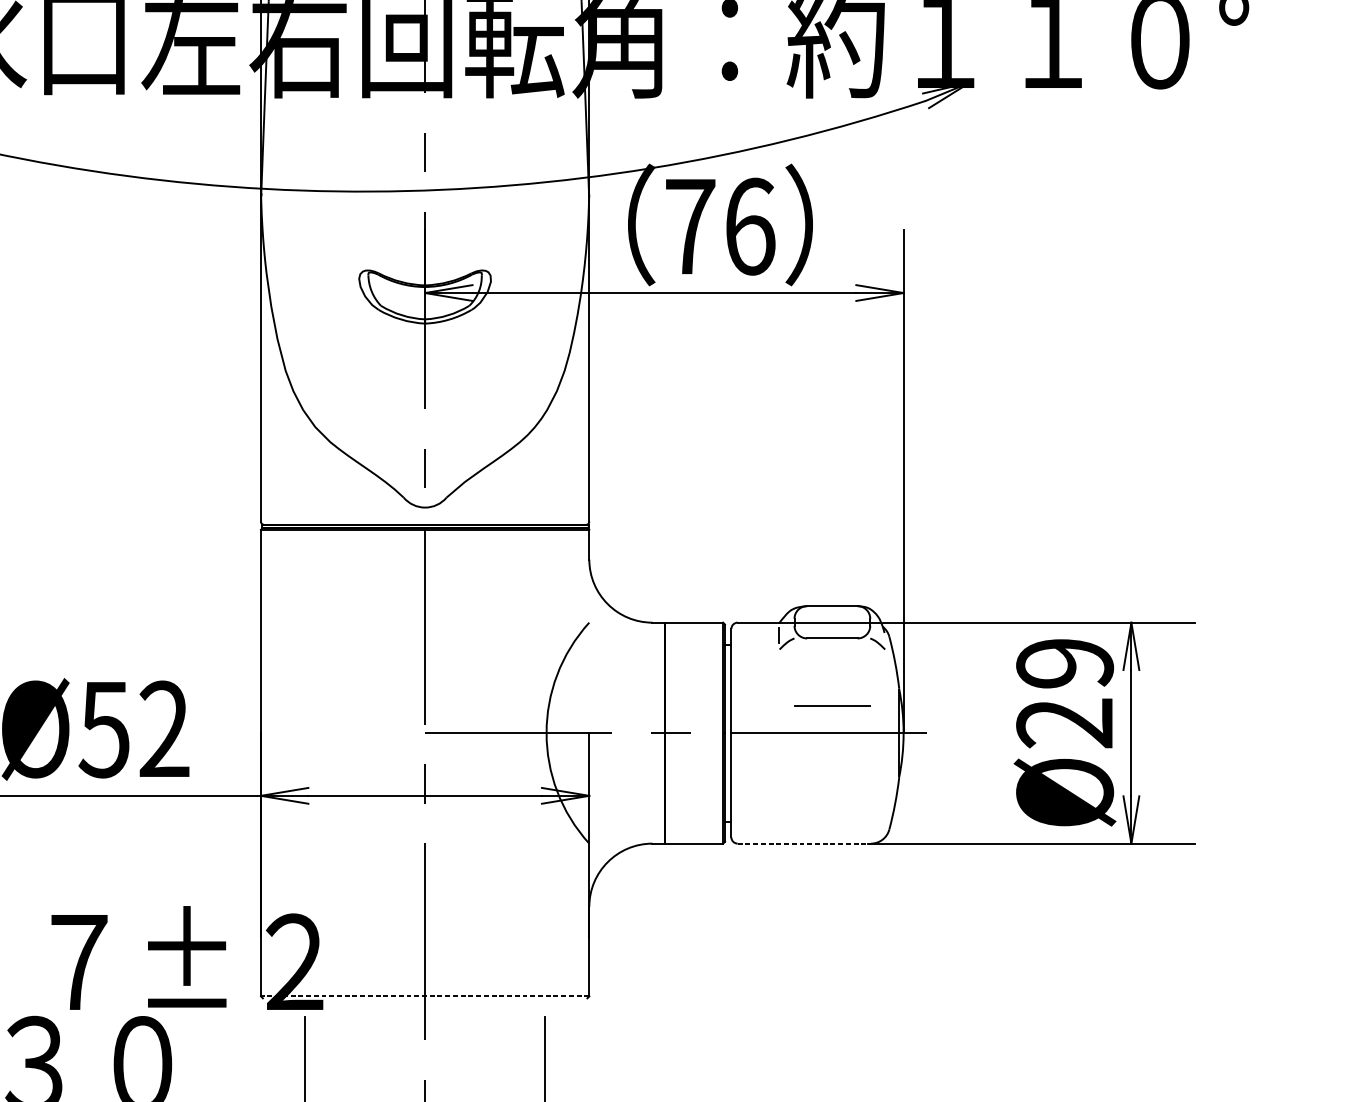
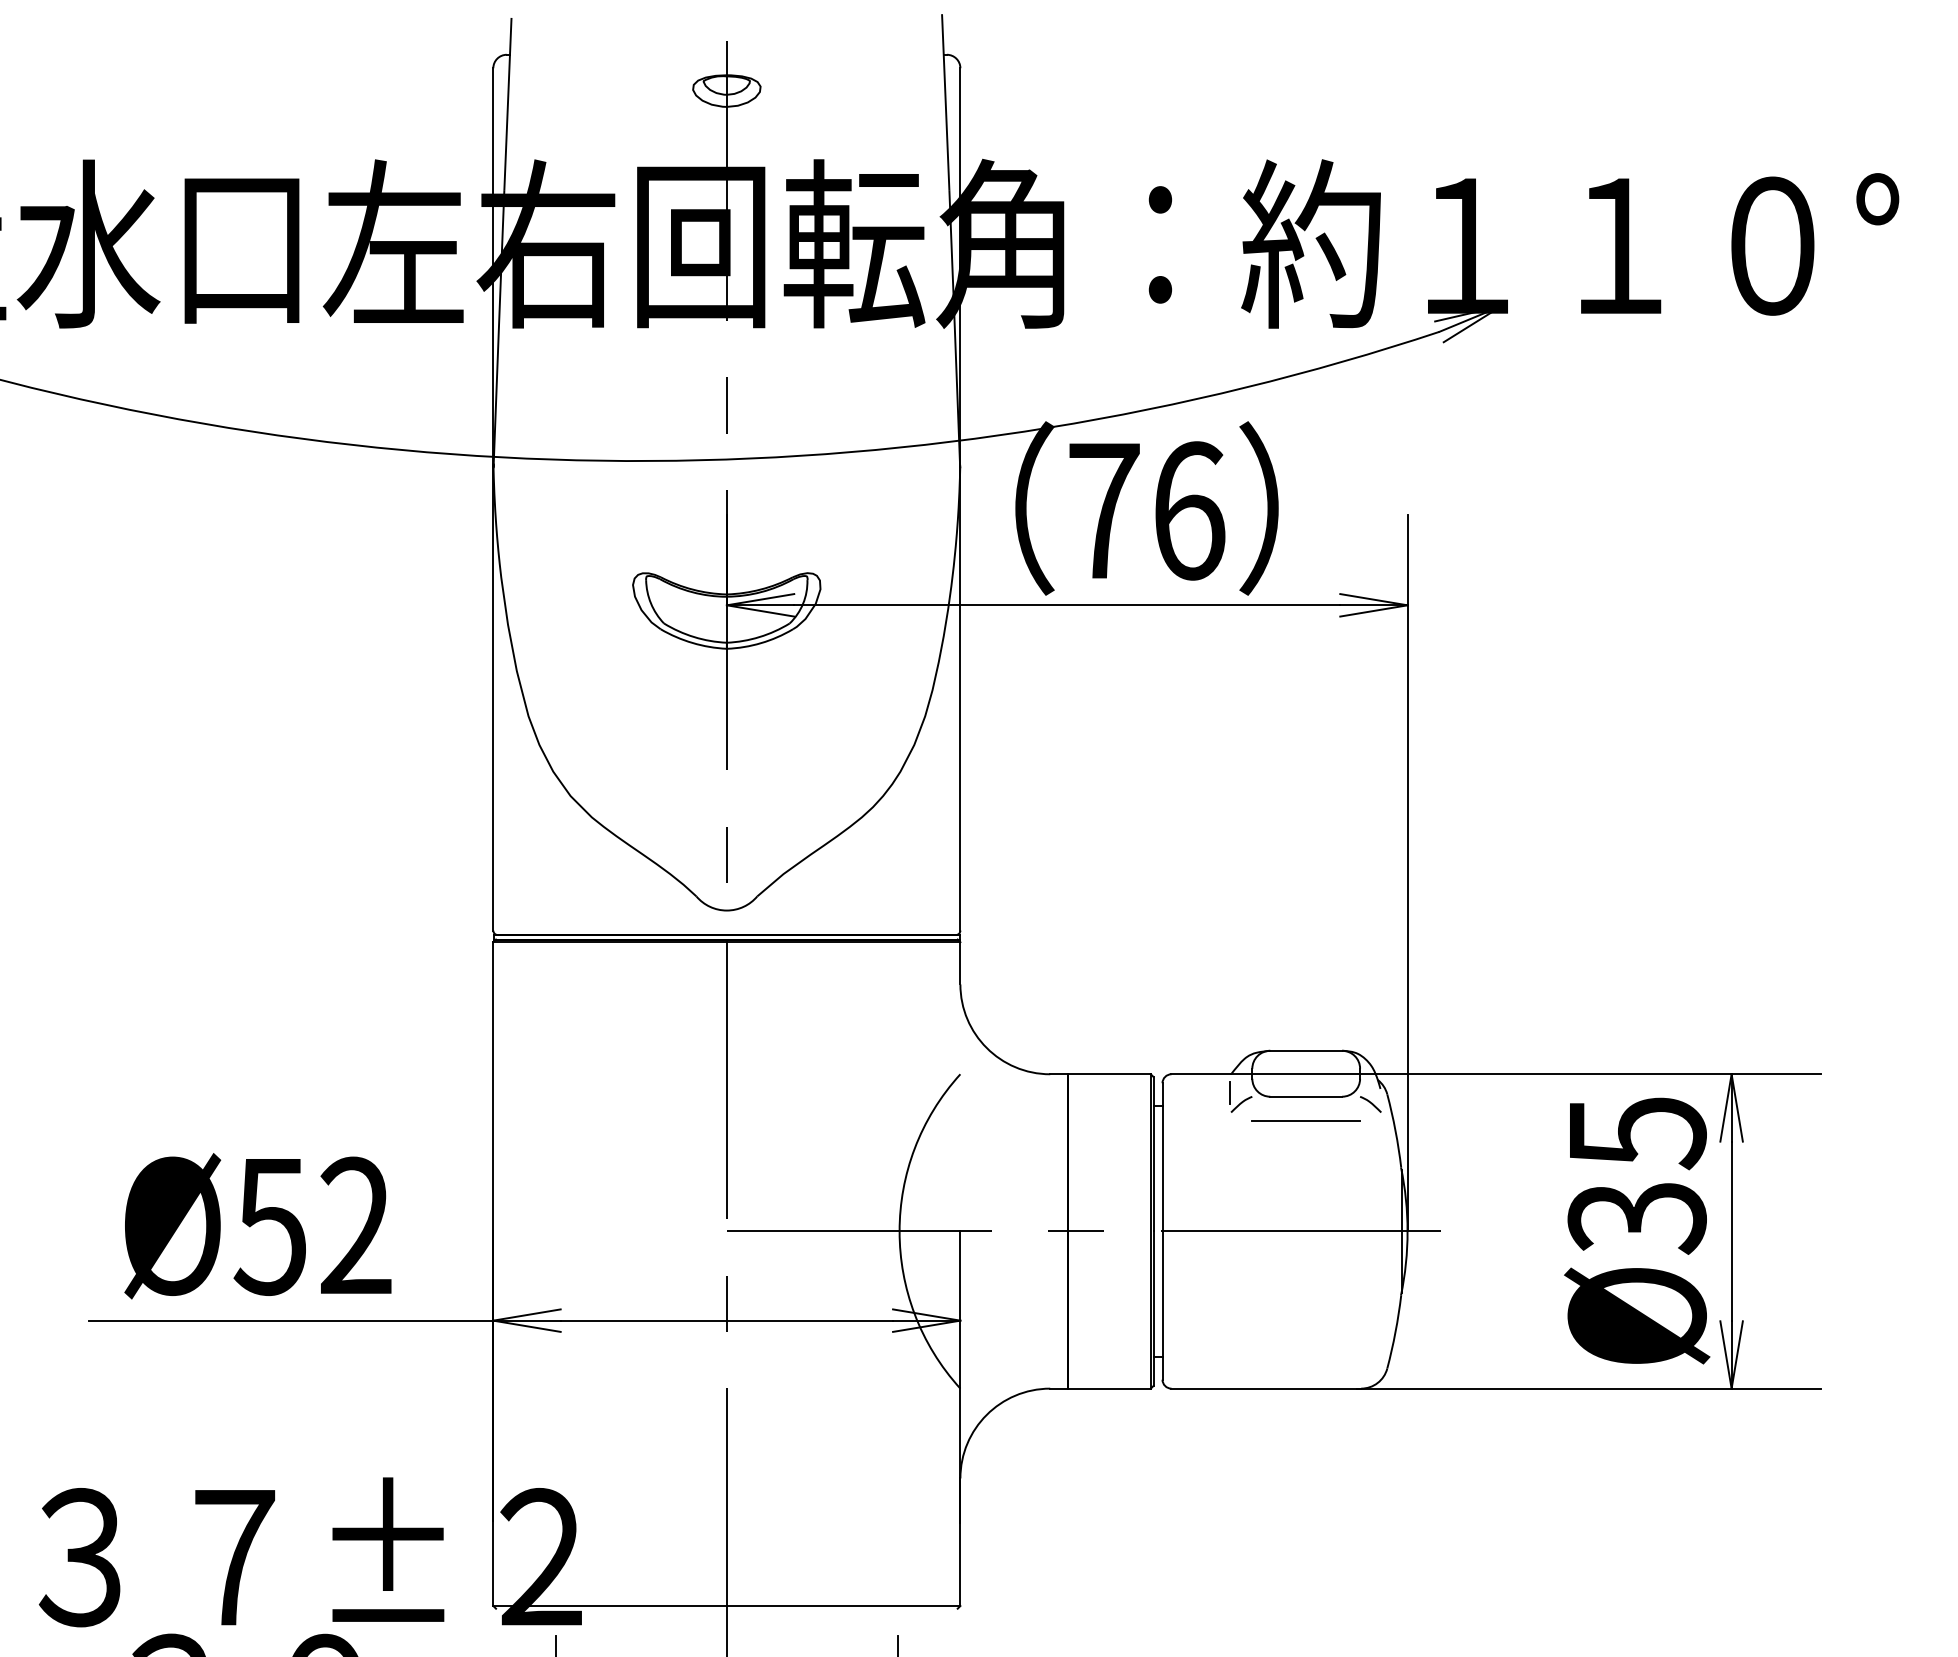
text: (1064, 693) -> (1636, 1175), Ø29 -> Ø35
line: (831, 705) -> (1305, 1120), moved
line: (804, 843) -> (1266, 1388), dashed -> solid
line: (424, 996) -> (726, 1606), dashed -> solid

